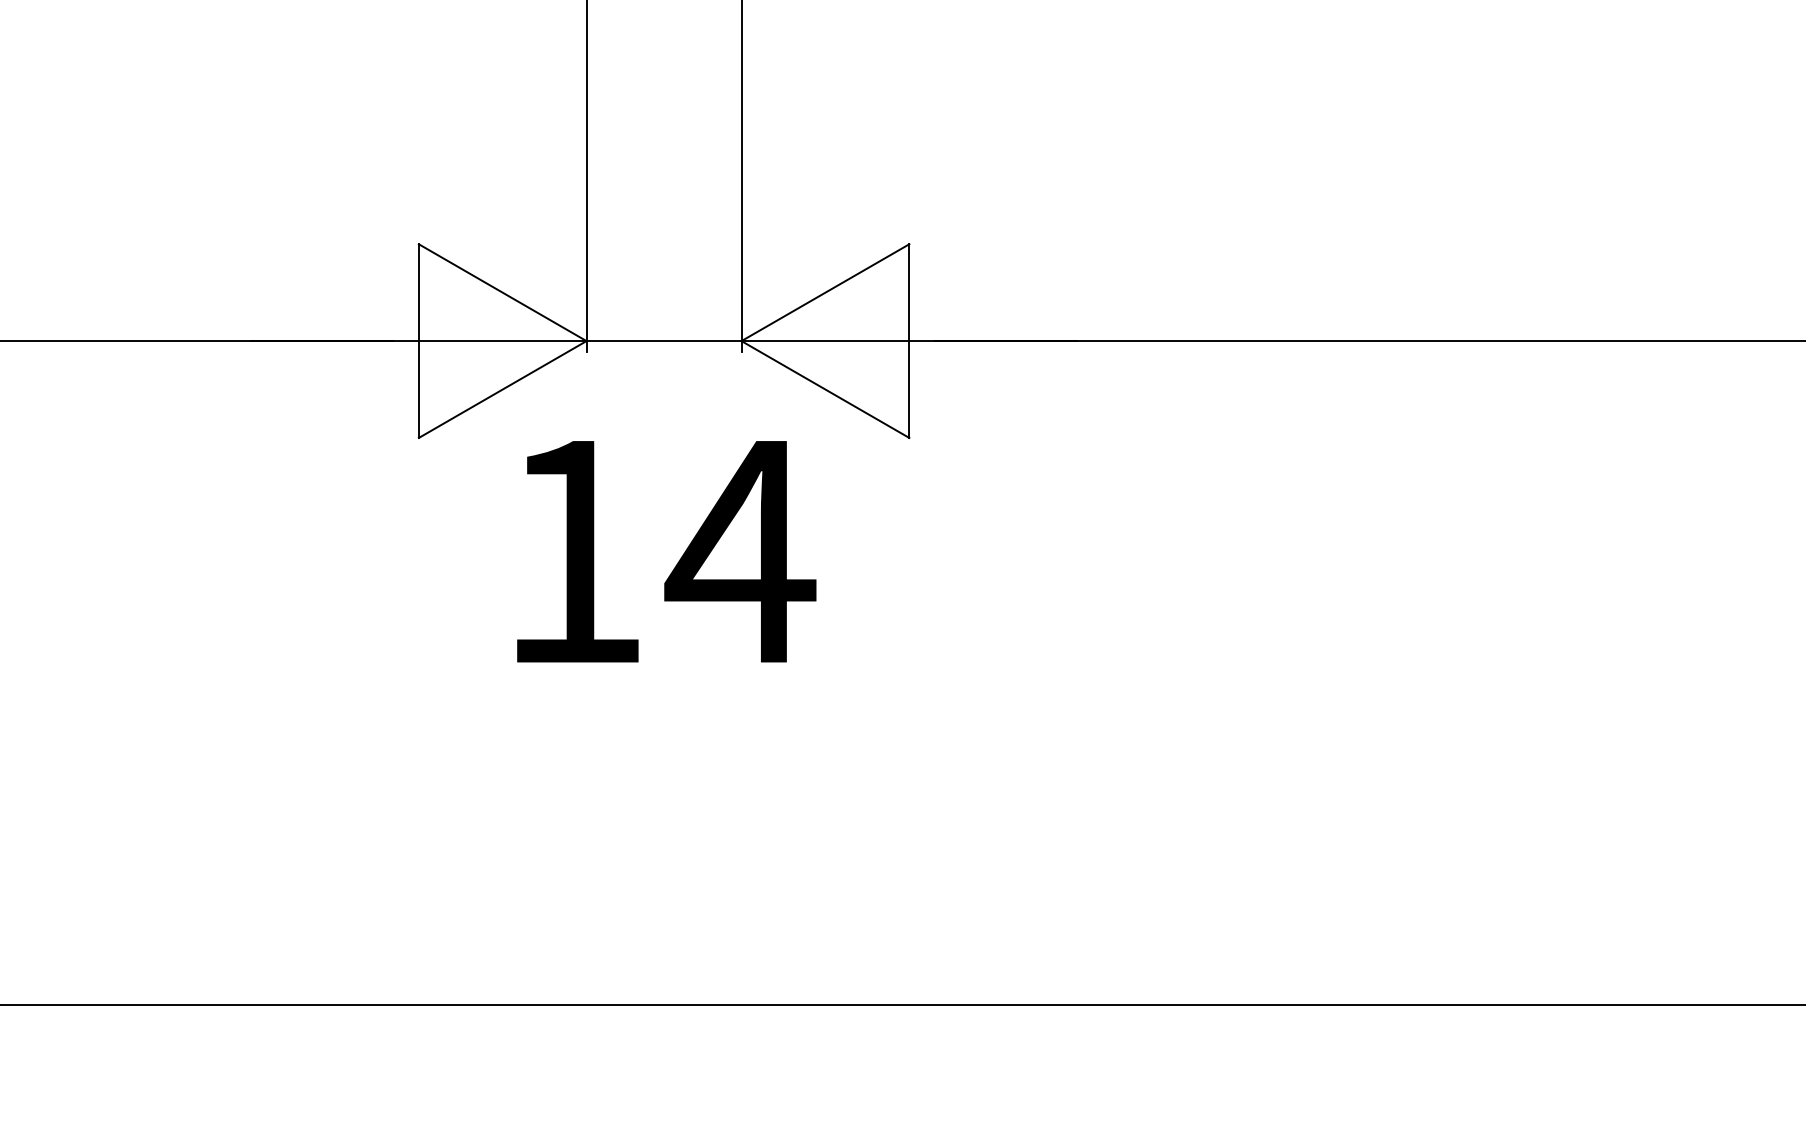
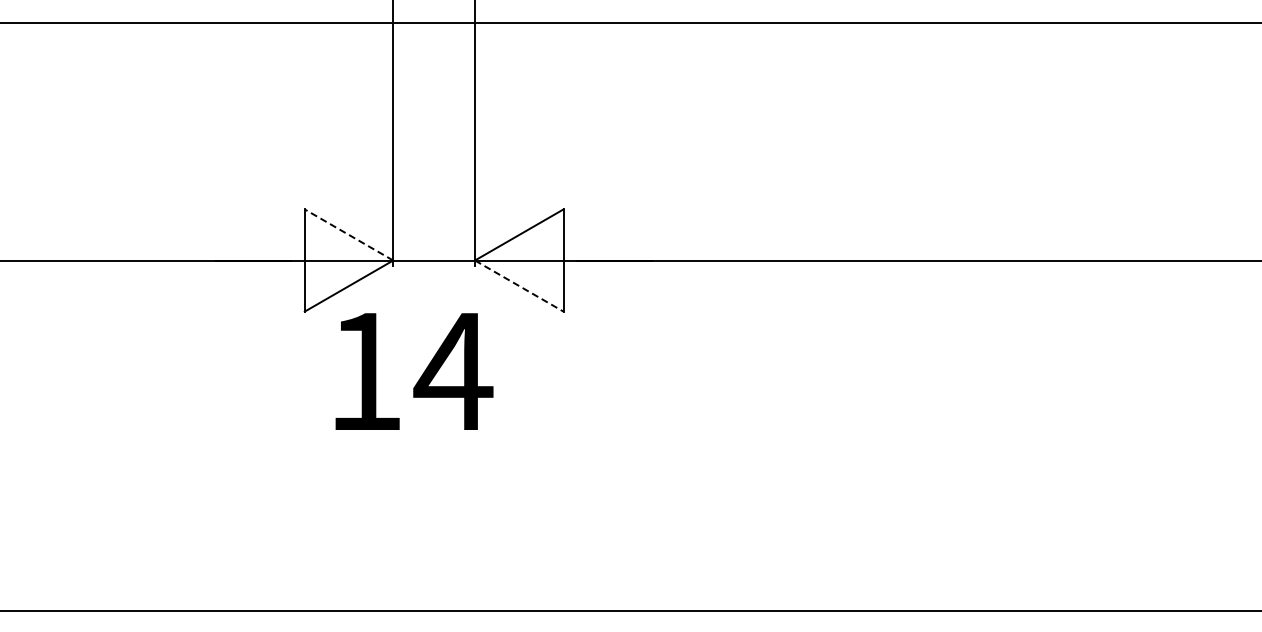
line: (501, 291) -> (348, 234), solid -> dashed
line: (825, 390) -> (519, 286), solid -> dashed
text: (666, 551) -> (414, 371), moved

